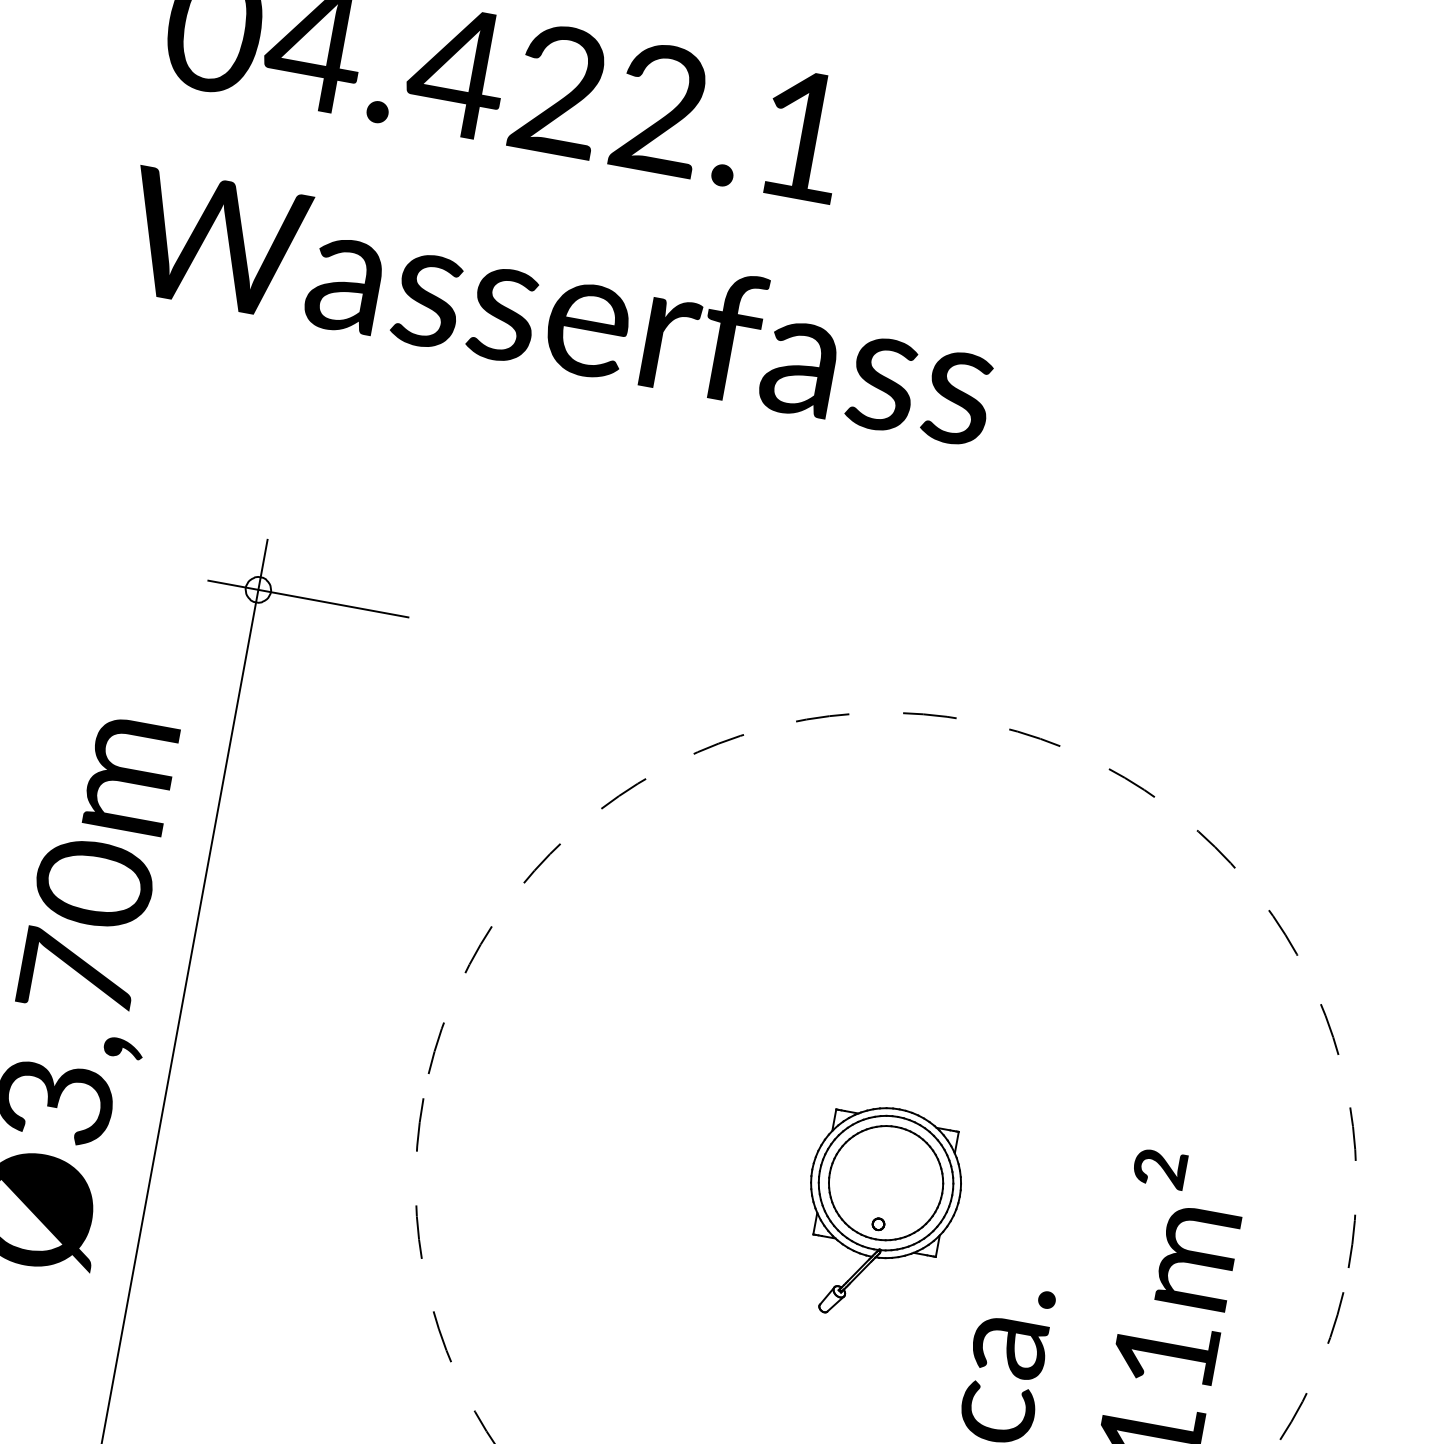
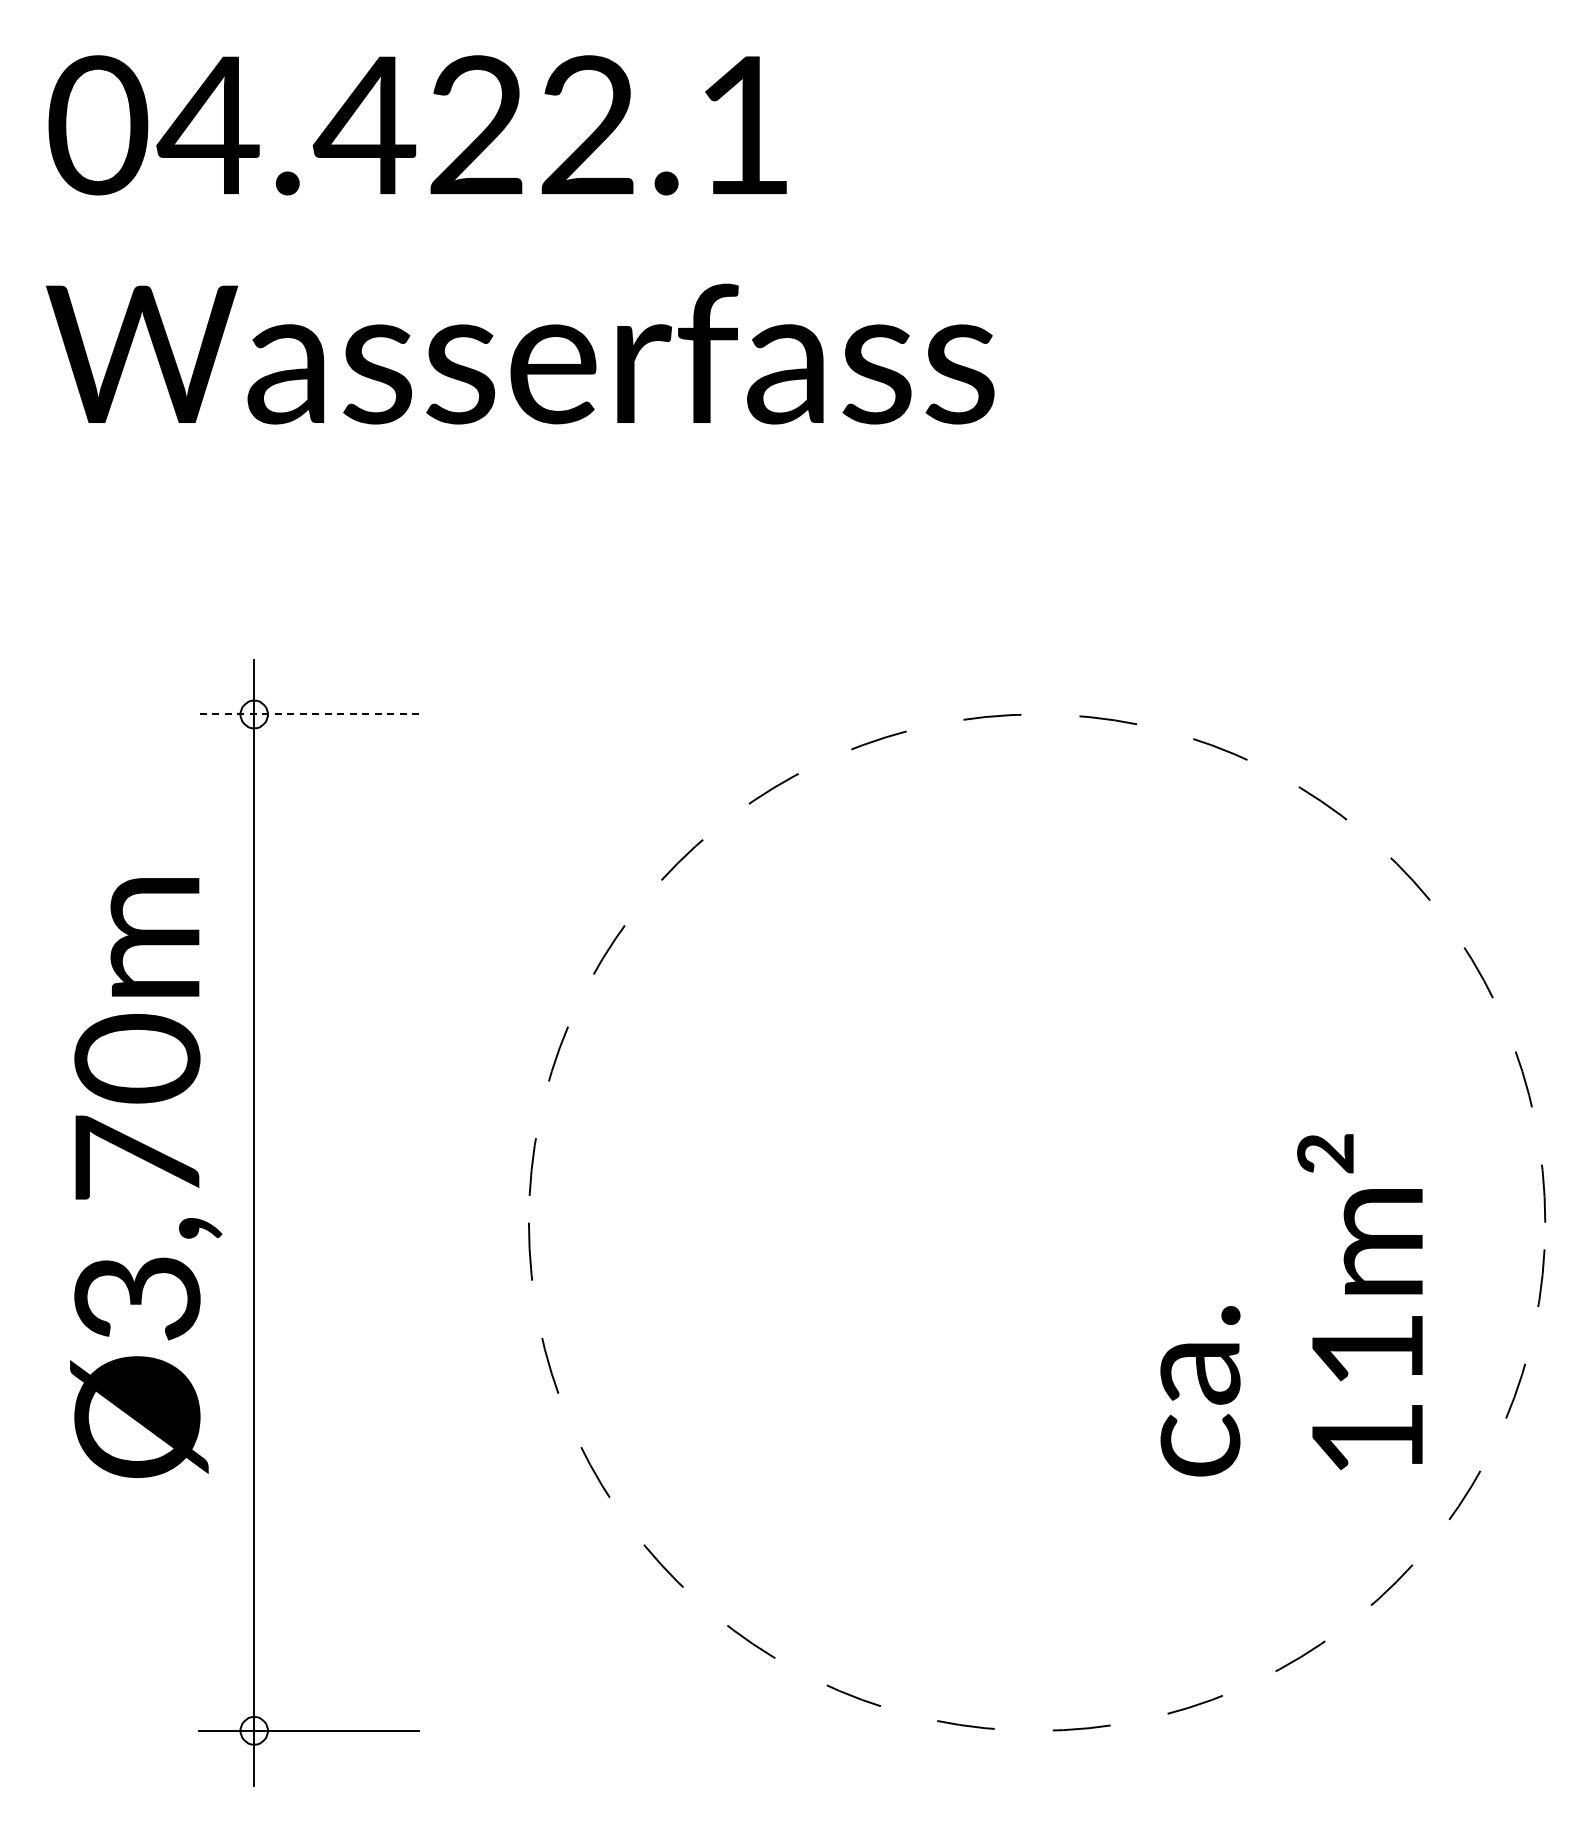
line: (308, 599) -> (309, 714), solid -> dashed
part: (880, 1214) -> (1037, 1256), removed

